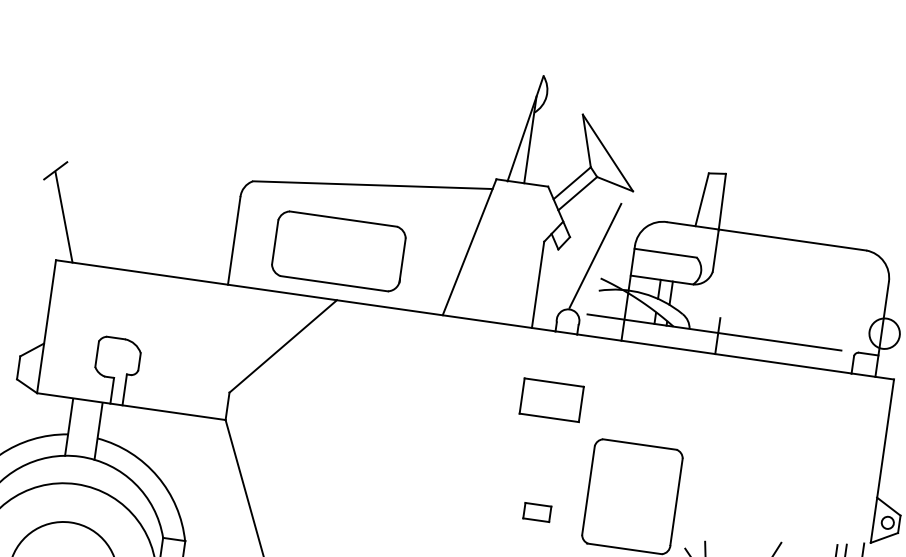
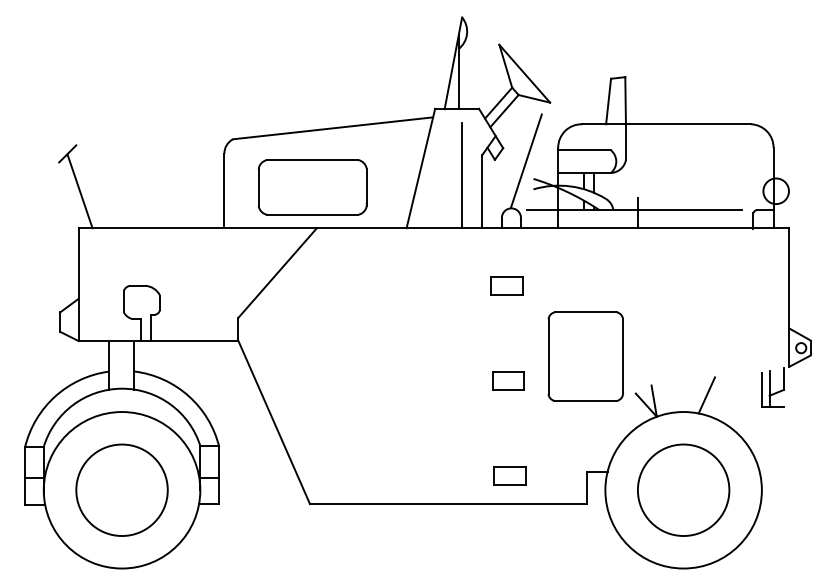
line: (517, 262) -> (462, 175), added
part: (550, 399) -> (506, 285), size x0.62
part: (537, 511) -> (508, 380), size x1.43

